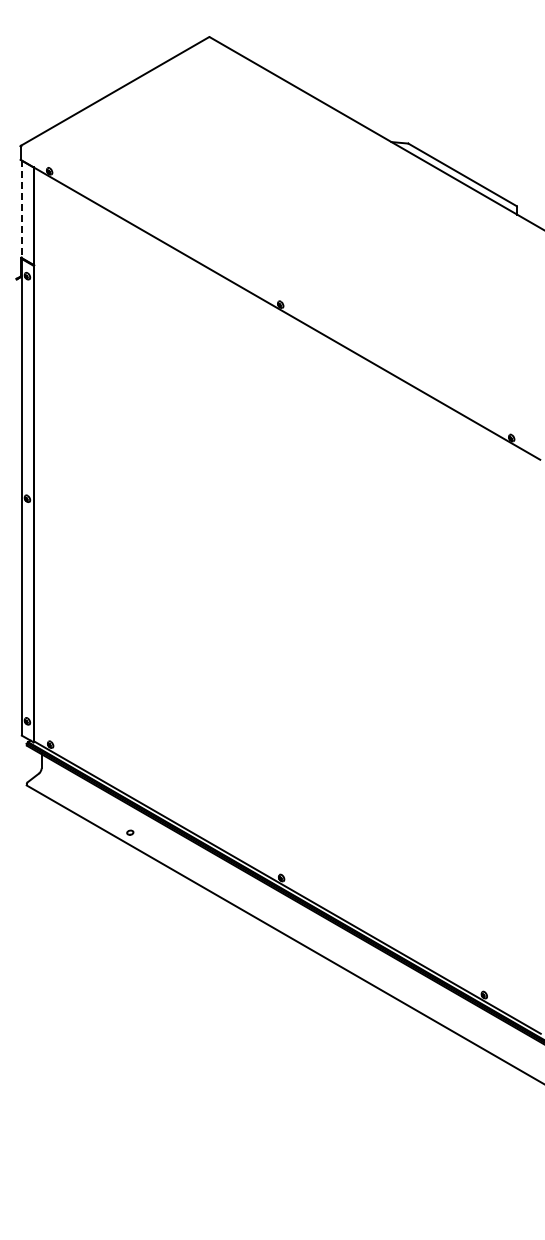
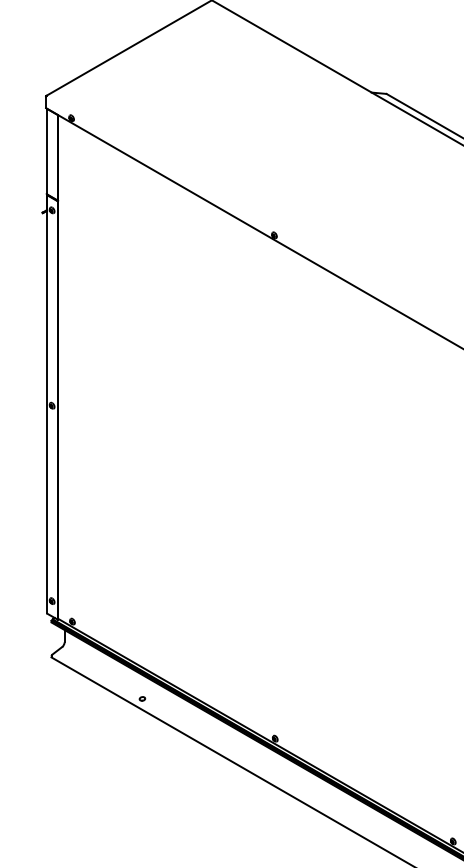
line: (21, 209) -> (46, 151), dashed -> solid

